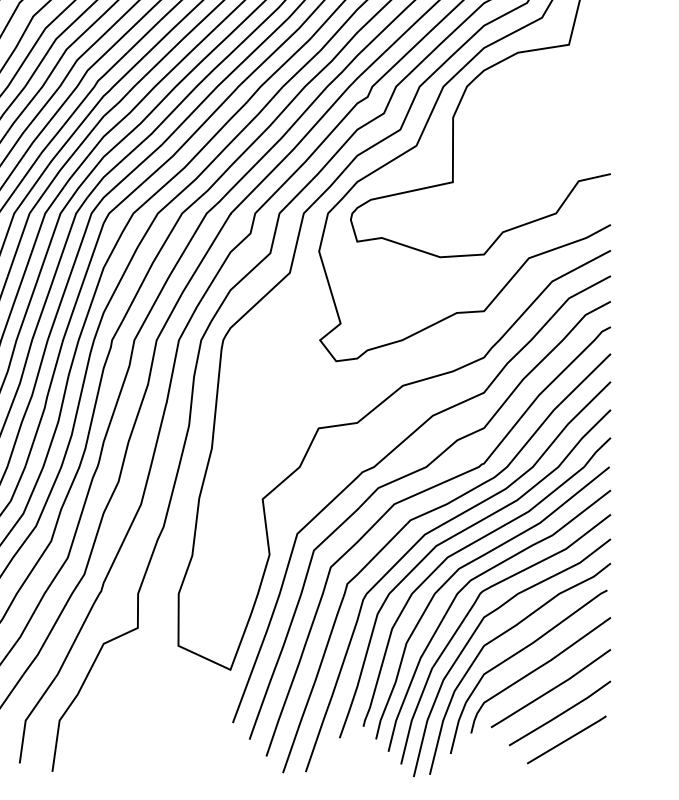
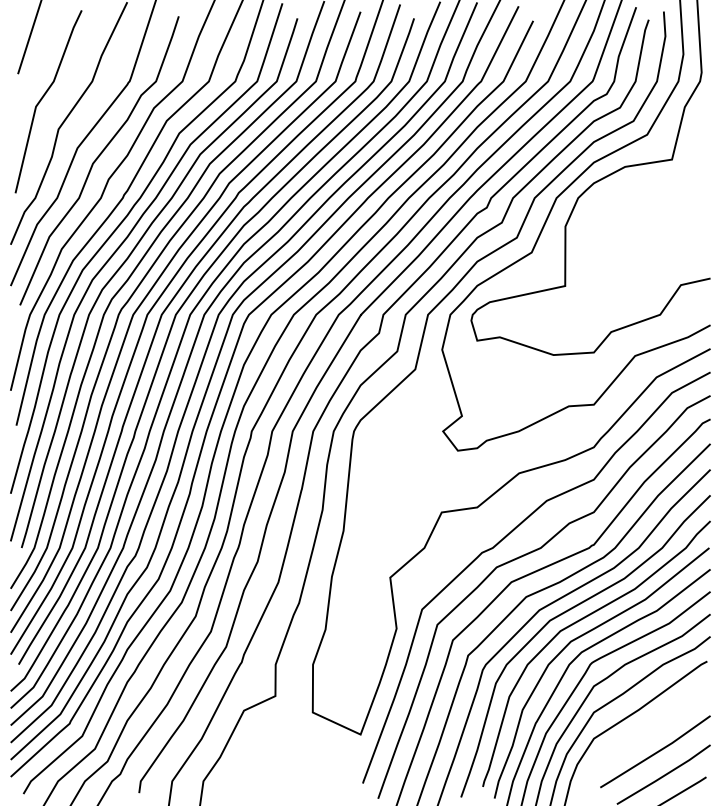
curve: (537, 669) -> (643, 734), removed

